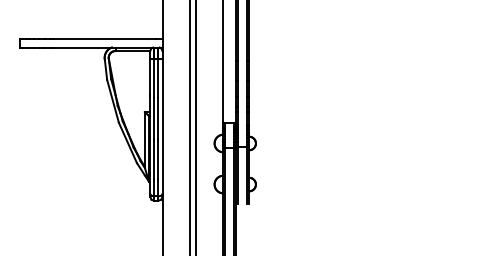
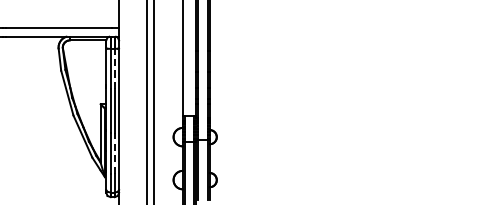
line: (158, 77) -> (114, 68), solid -> dashed
line: (158, 159) -> (114, 153), solid -> dashed

